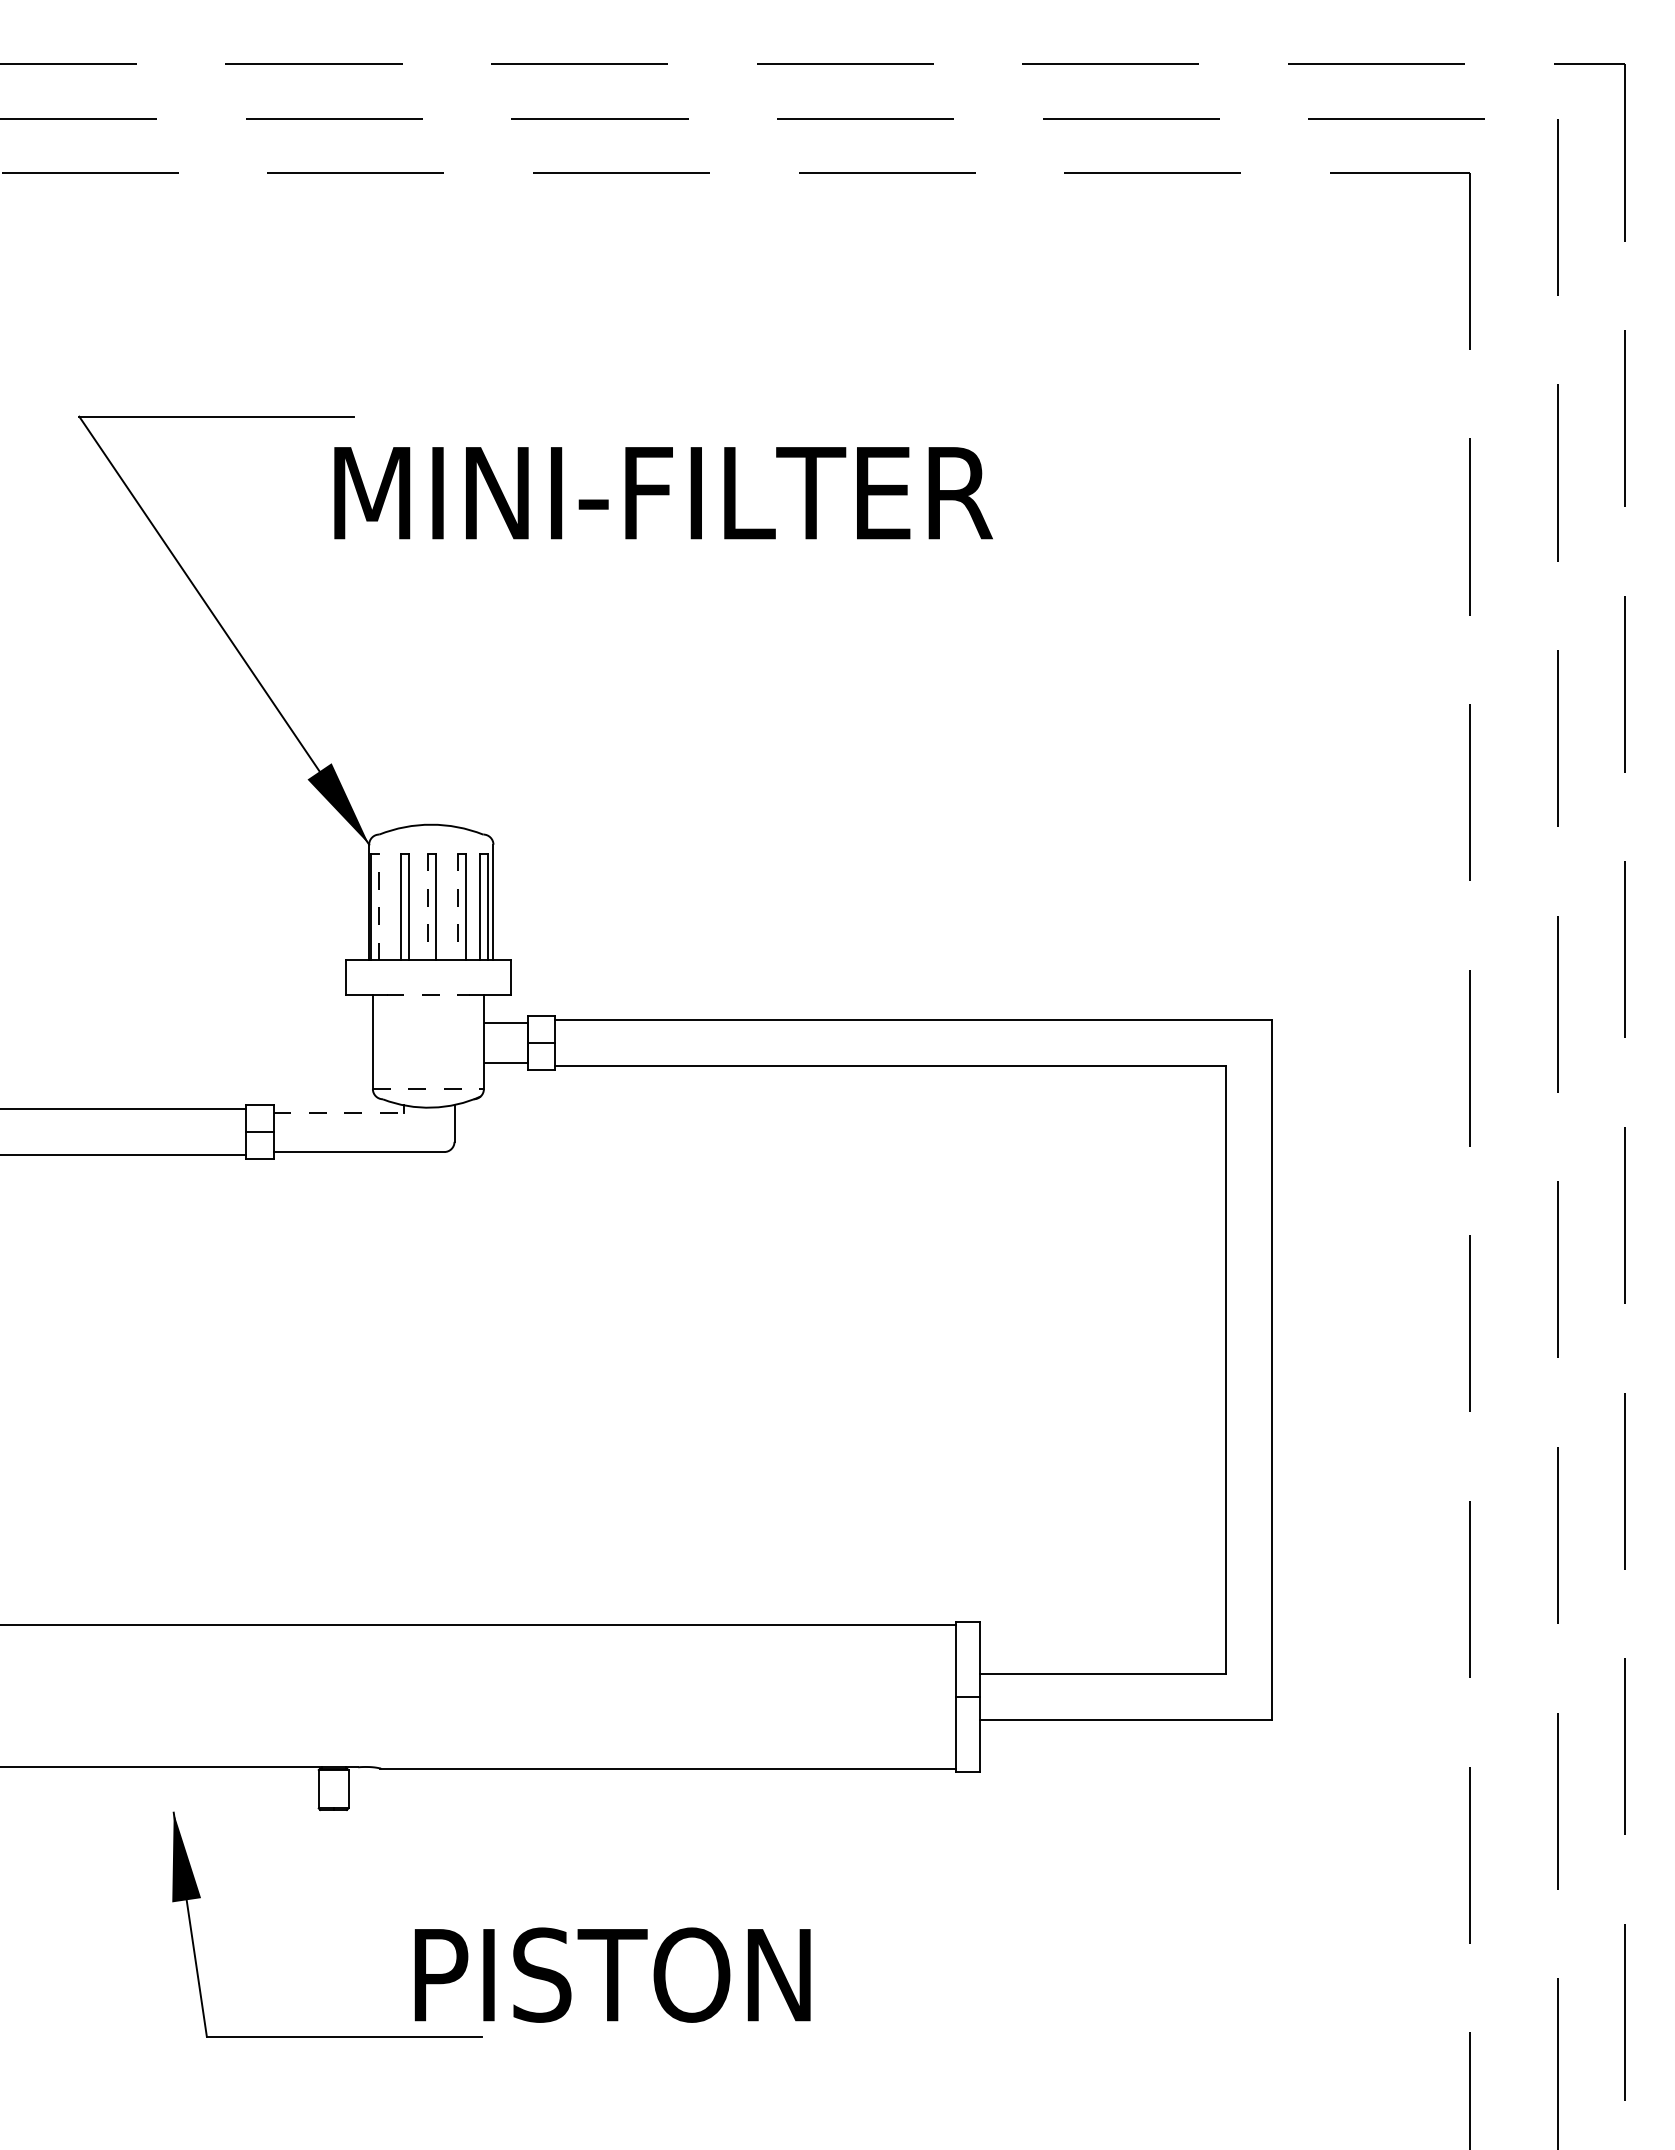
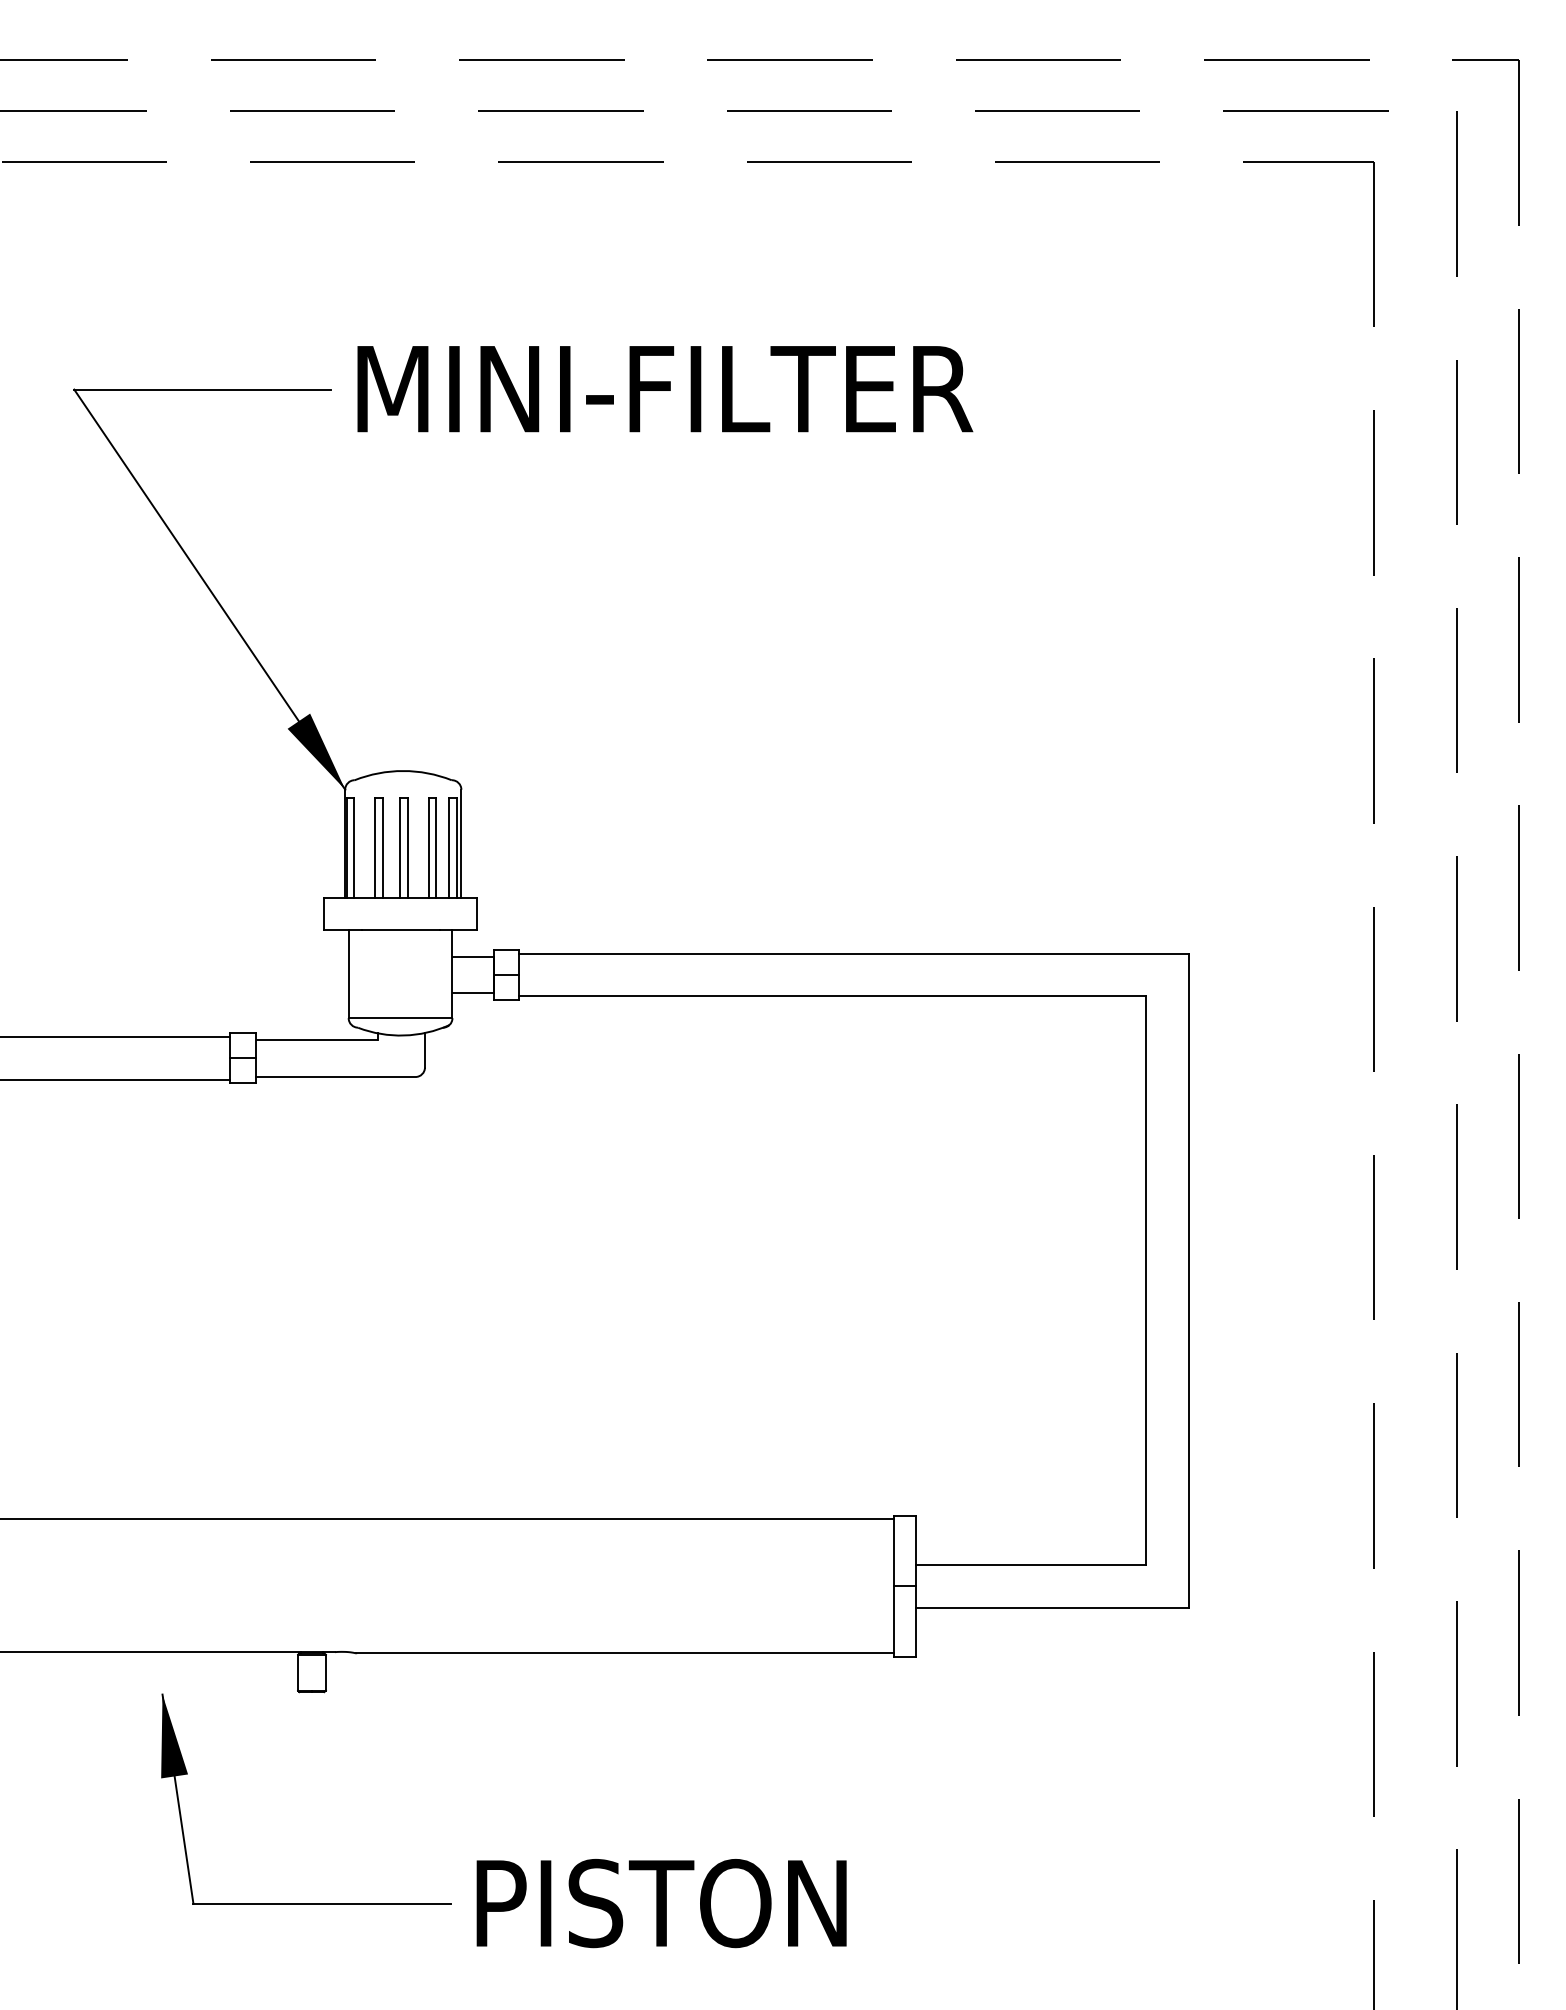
text: (663, 493) -> (665, 389), moved
line: (378, 906) -> (353, 847), dashed -> solid
line: (428, 907) -> (400, 848), dashed -> solid
line: (458, 907) -> (428, 848), dashed -> solid
line: (428, 995) -> (400, 930), dashed -> solid
line: (428, 1089) -> (400, 1018), dashed -> solid
line: (339, 1112) -> (317, 1040), dashed -> solid
text: (612, 1974) -> (661, 1902), moved

